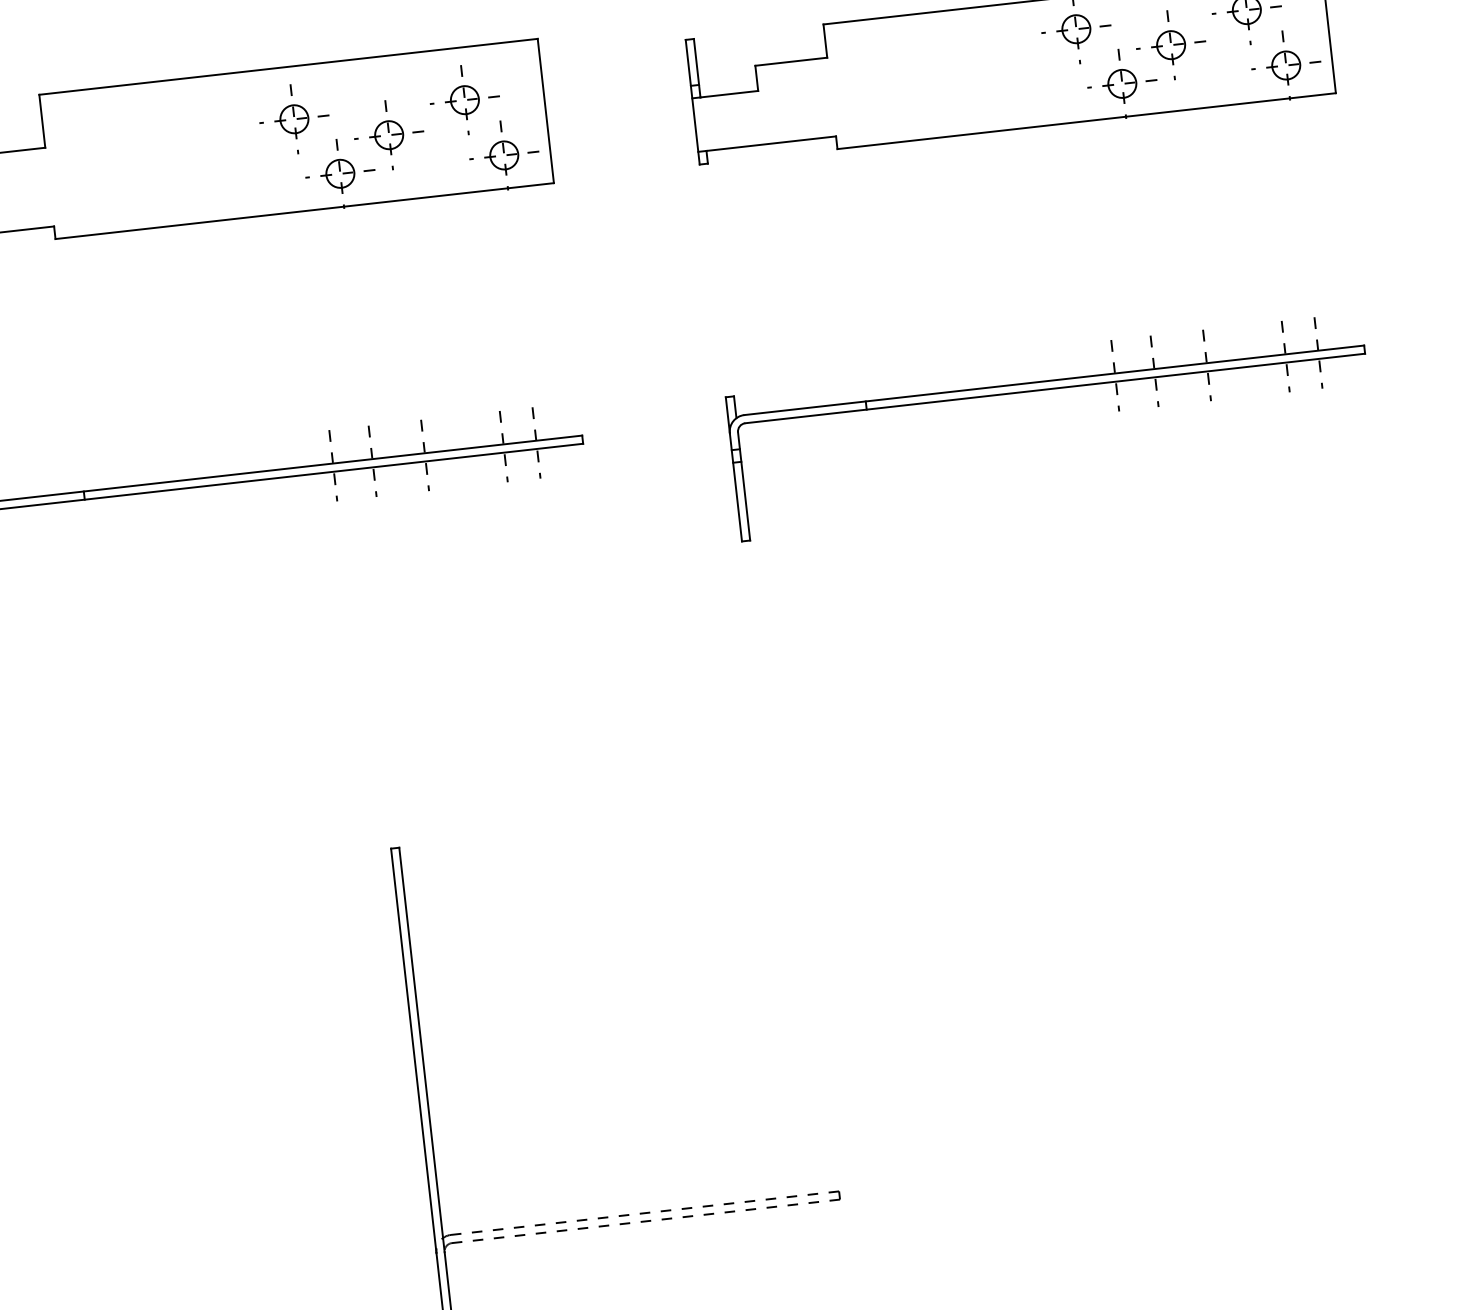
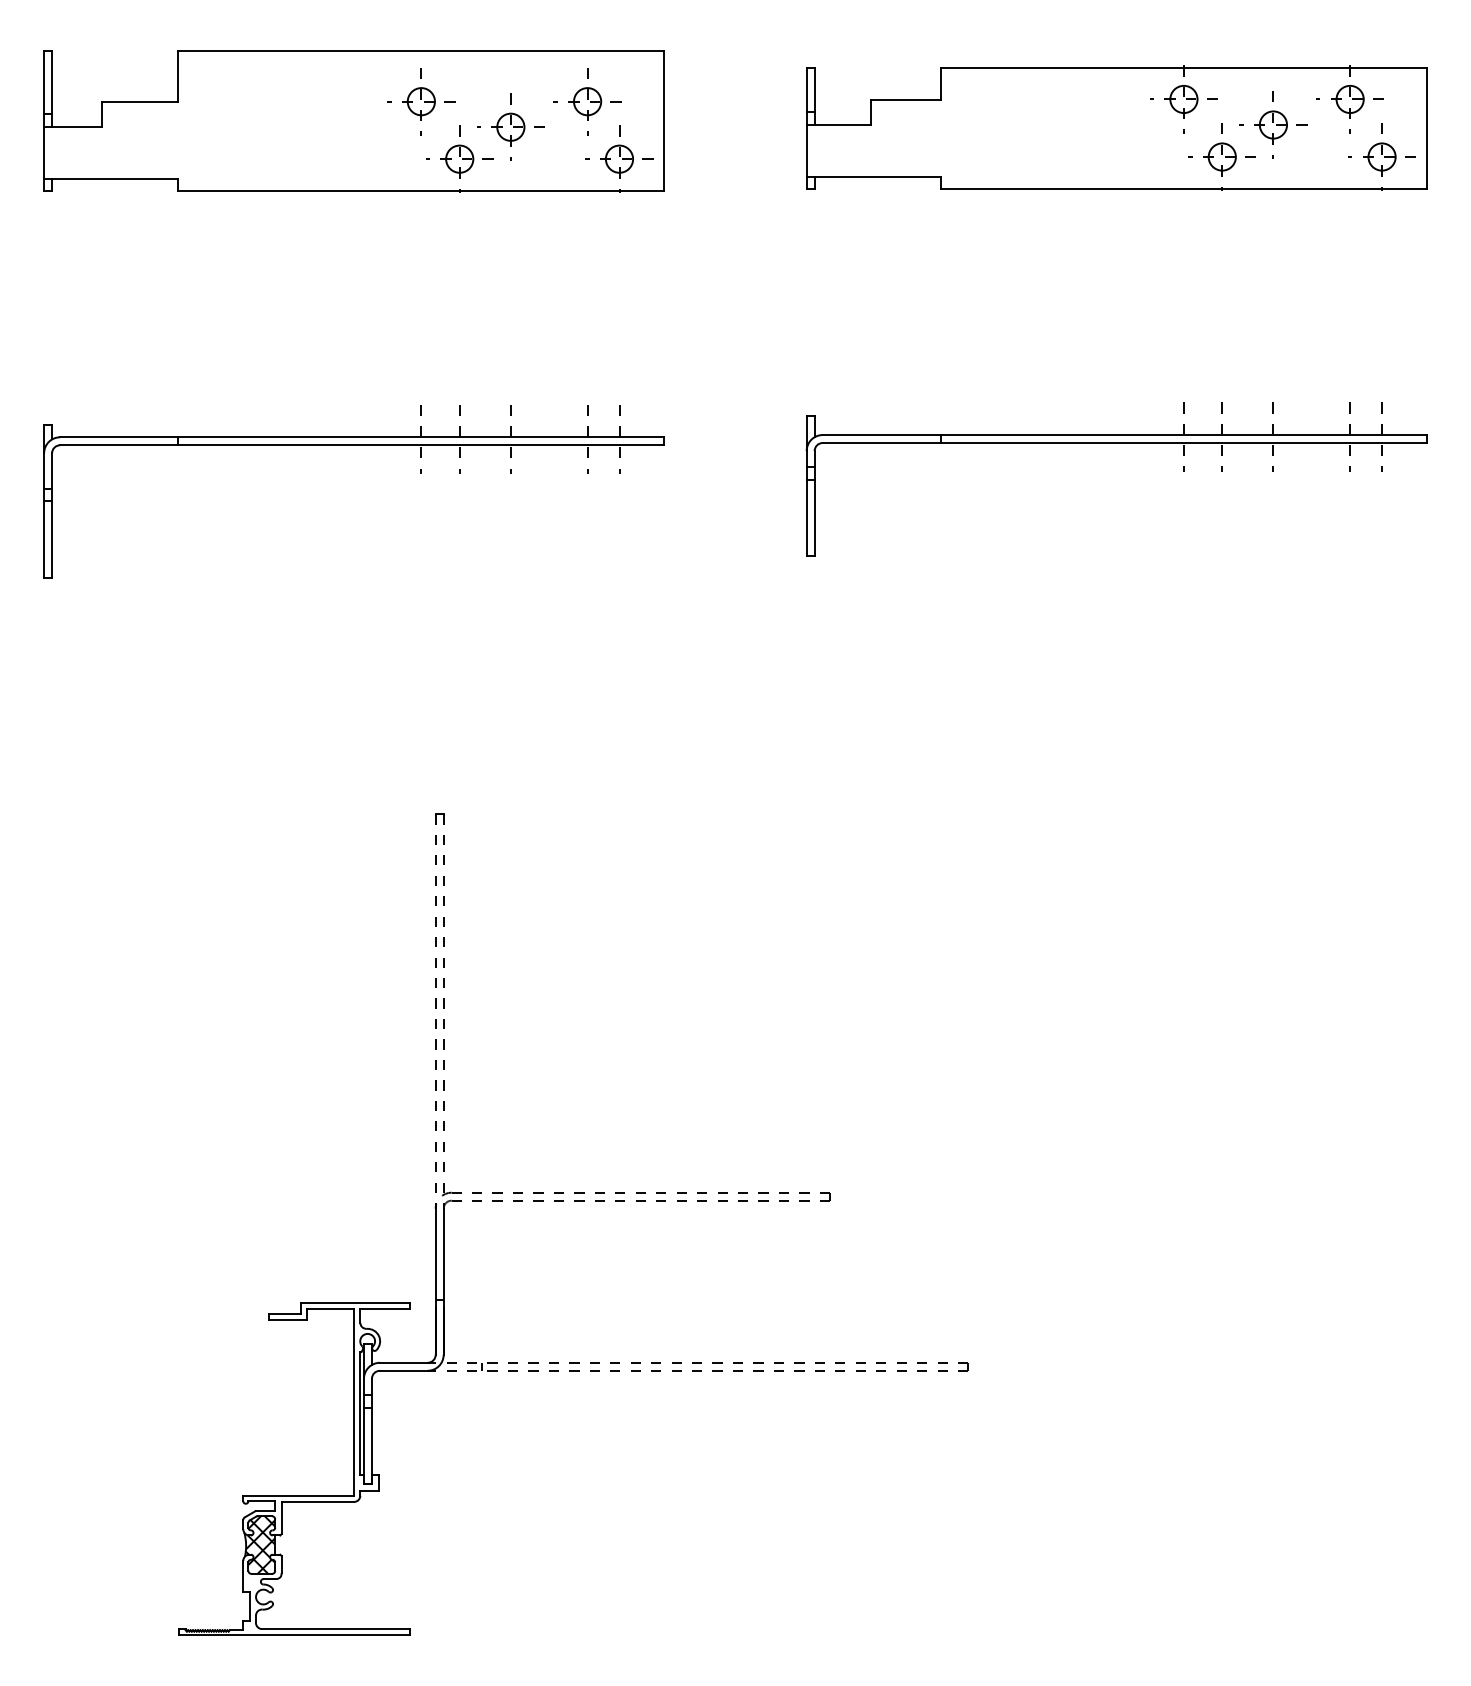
line: (413, 1051) -> (435, 1012), solid -> dashed
line: (421, 1051) -> (443, 1012), solid -> dashed

